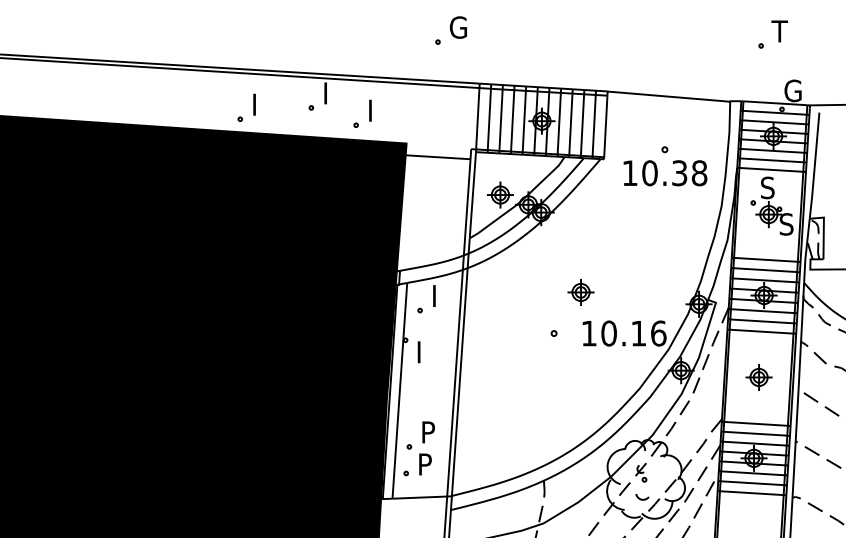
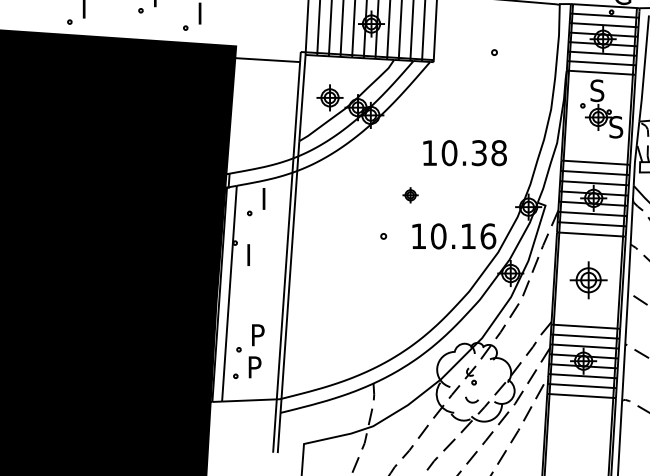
text: (665, 173) -> (465, 153), moved
part: (580, 292) -> (410, 195), size x0.6
part: (758, 377) -> (588, 280), size x1.4

